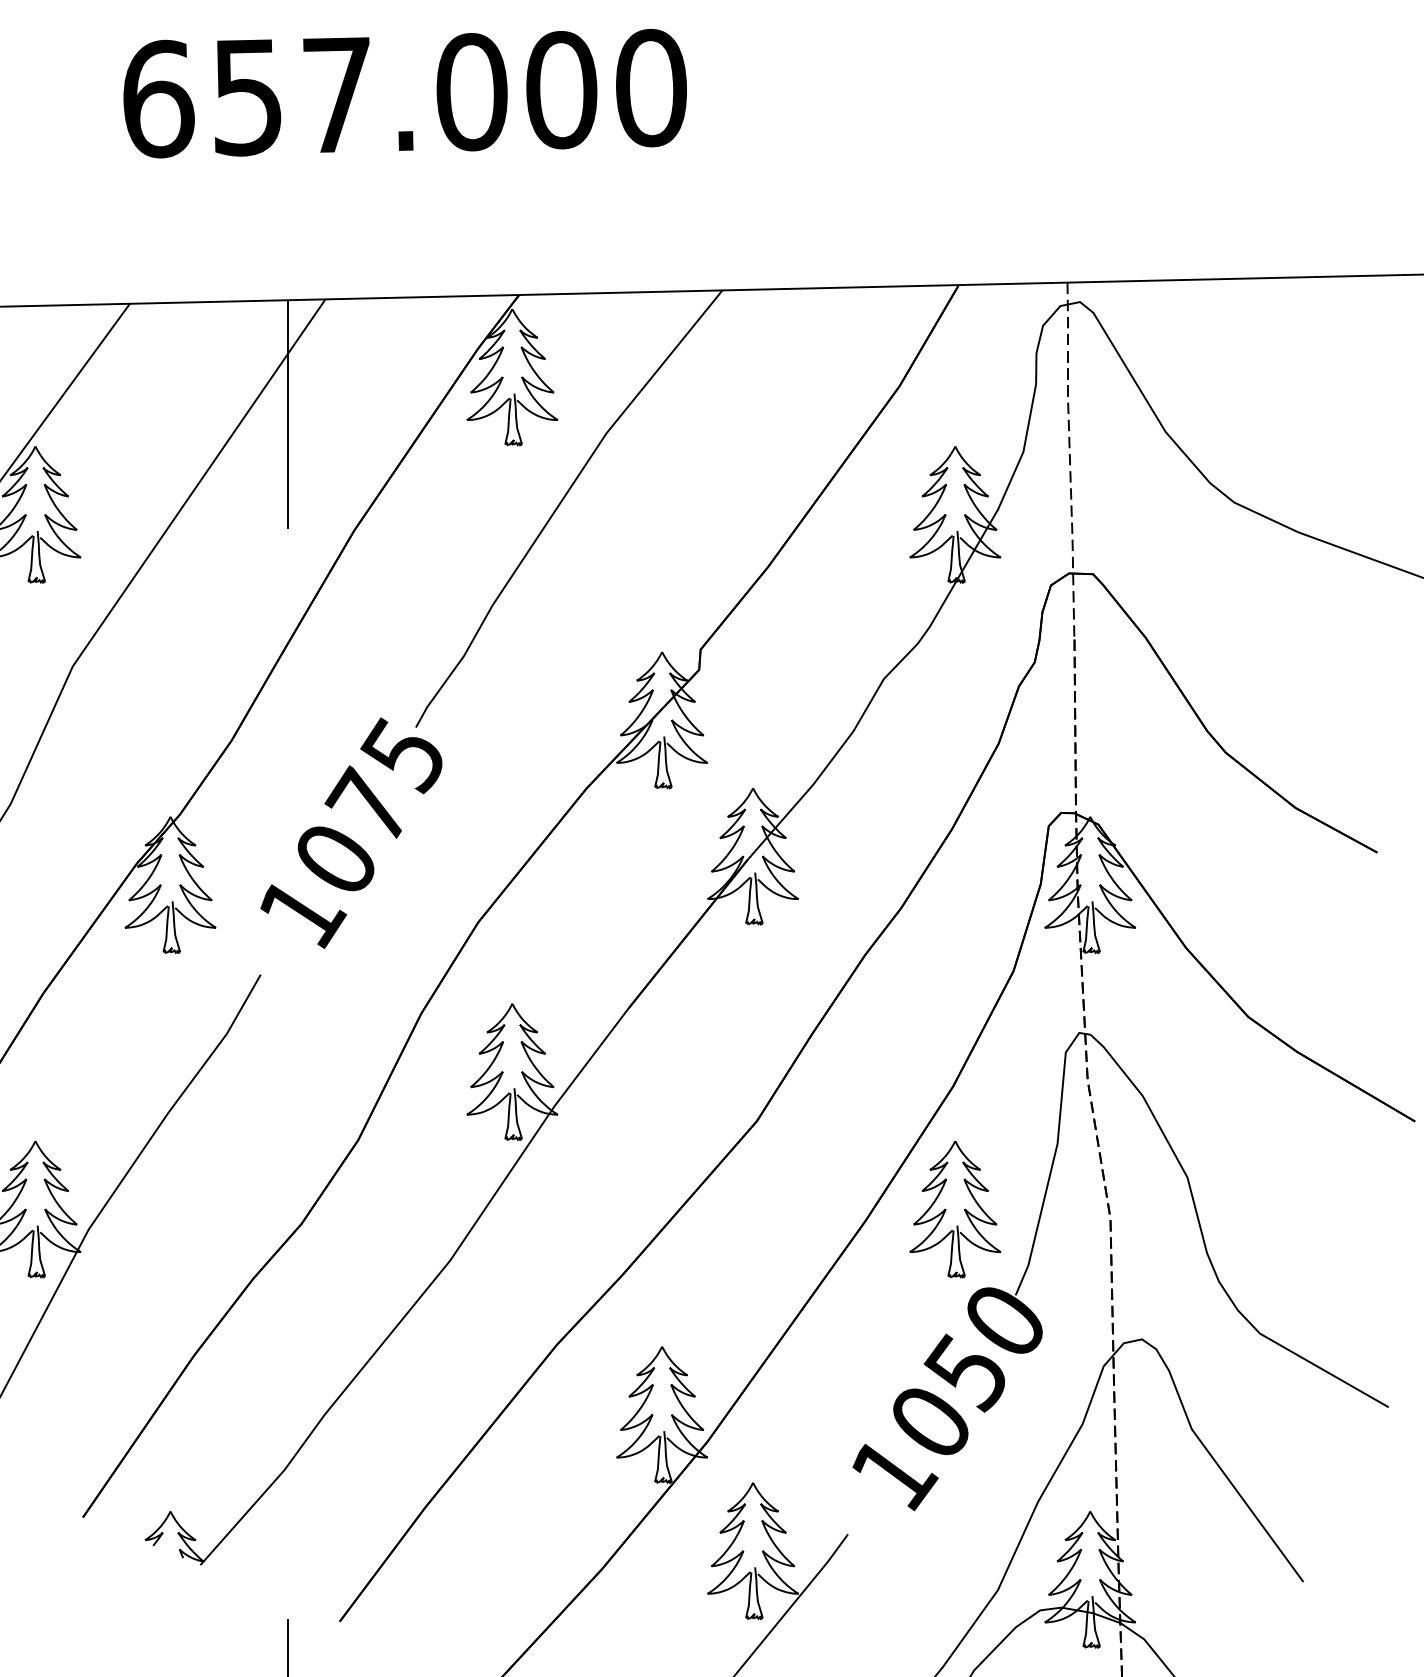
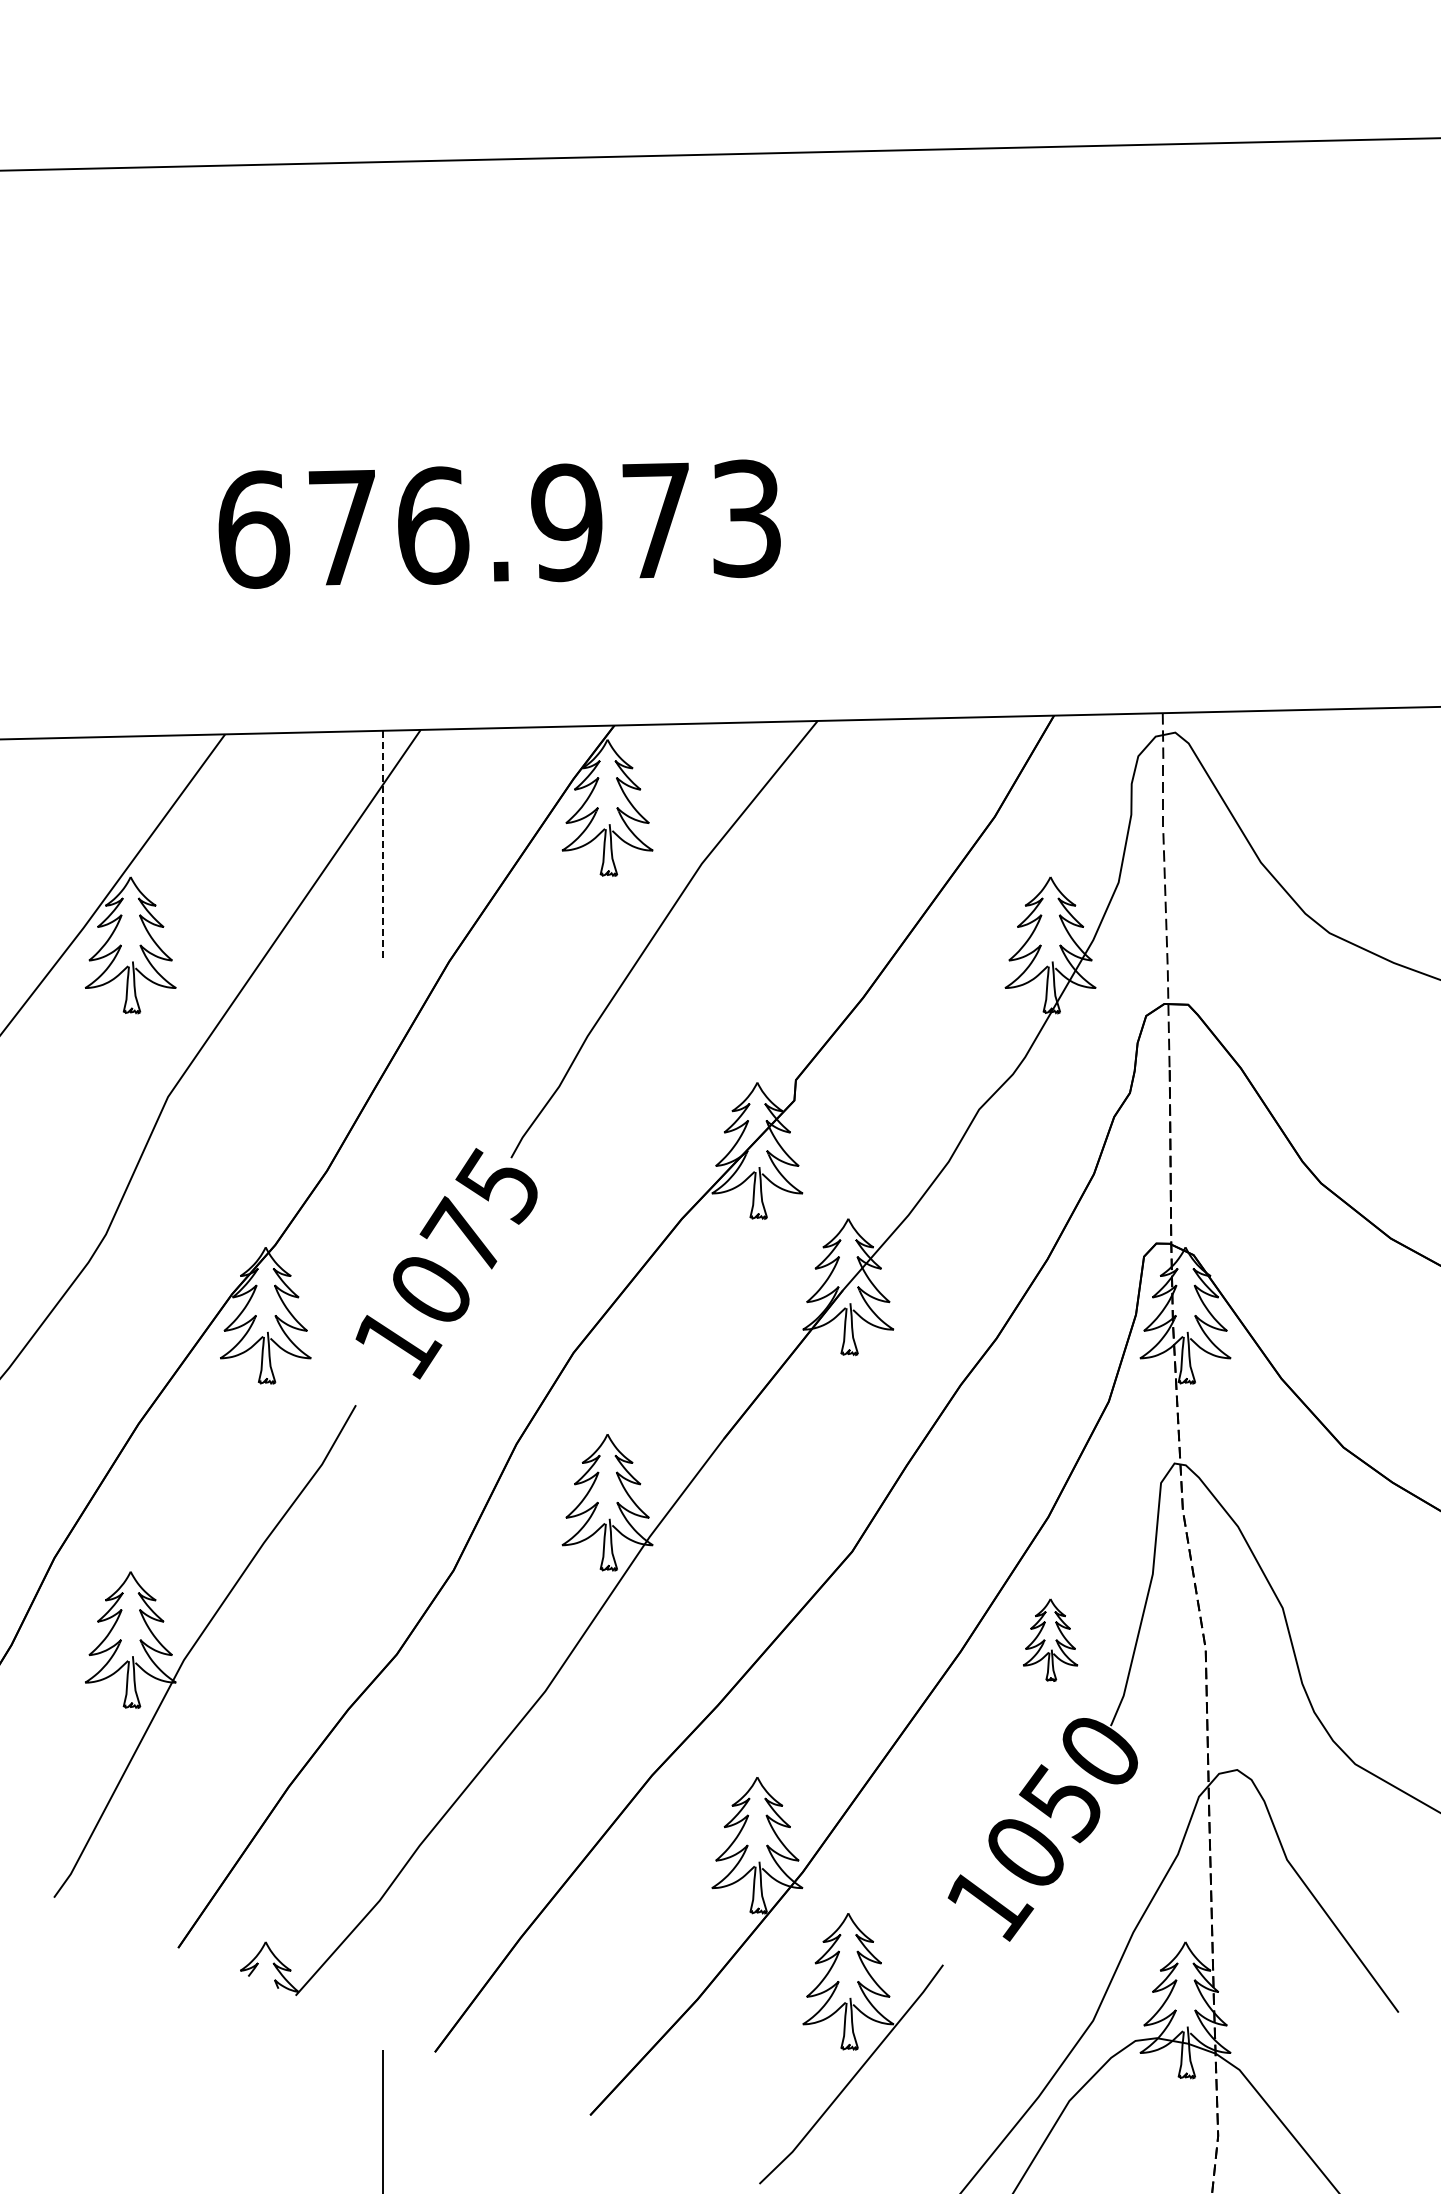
text: (450, 92) -> (545, 523), 657.000 -> 676.973
line: (287, 414) -> (382, 845), solid -> dashed
part: (955, 1208) -> (1050, 1639), size x0.6

